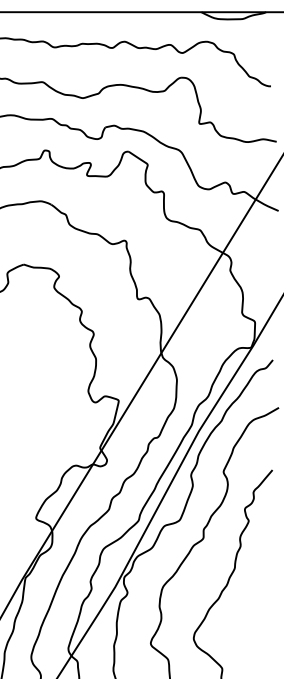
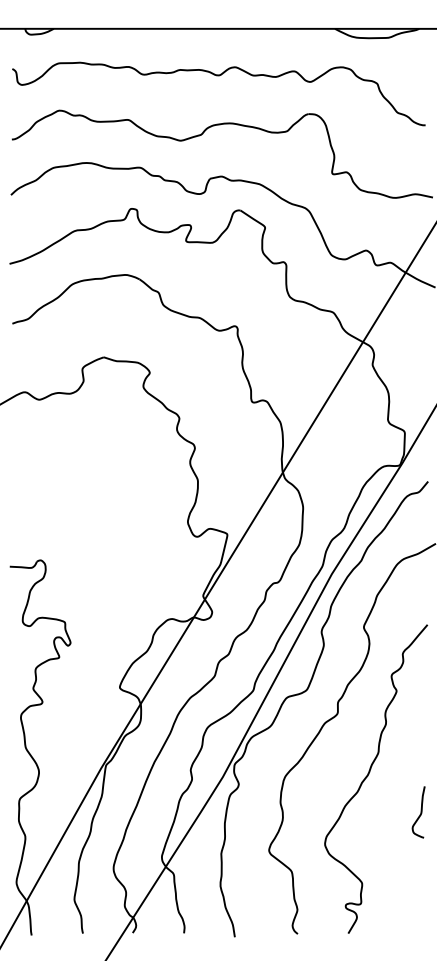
curve: (267, 614) -> (420, 812), added

